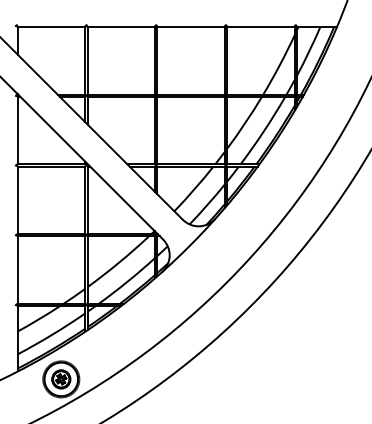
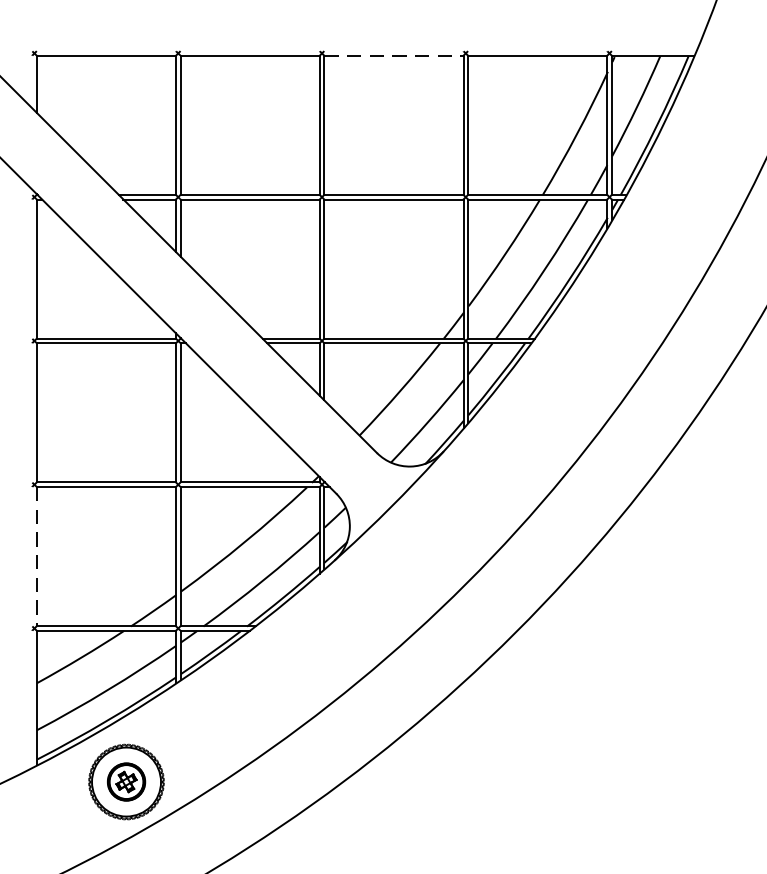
line: (191, 27) -> (394, 56), solid -> dashed
line: (17, 270) -> (36, 557), solid -> dashed

